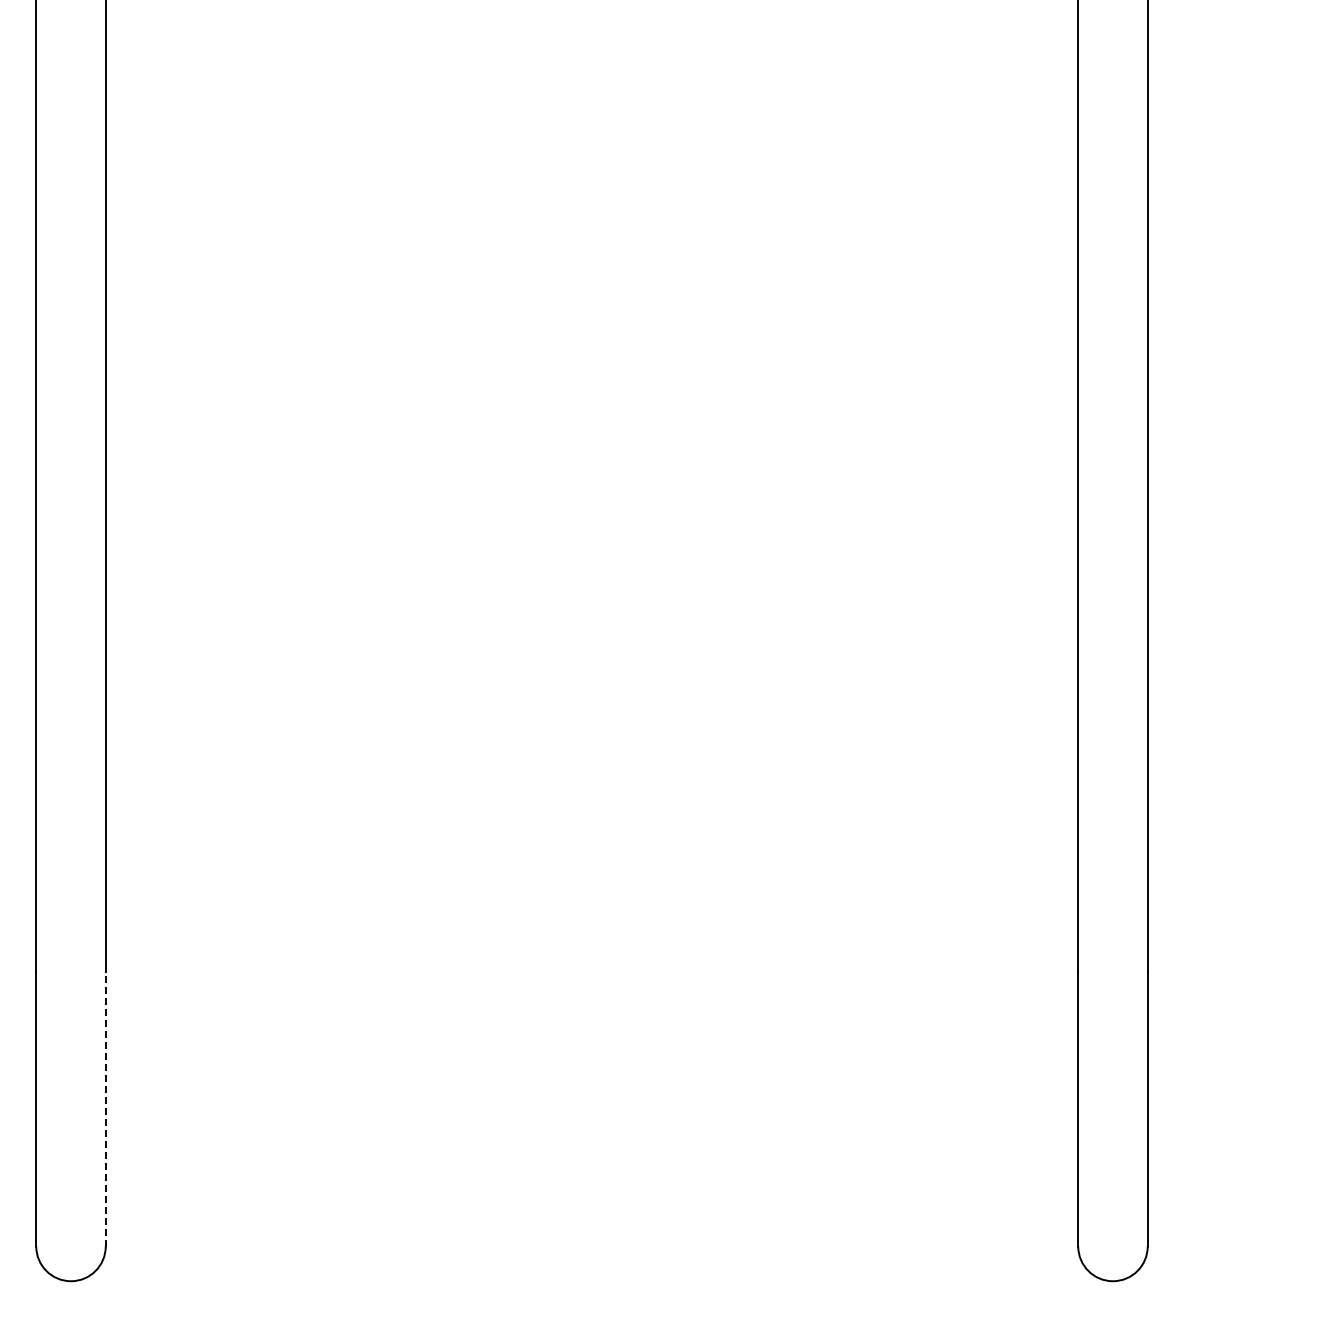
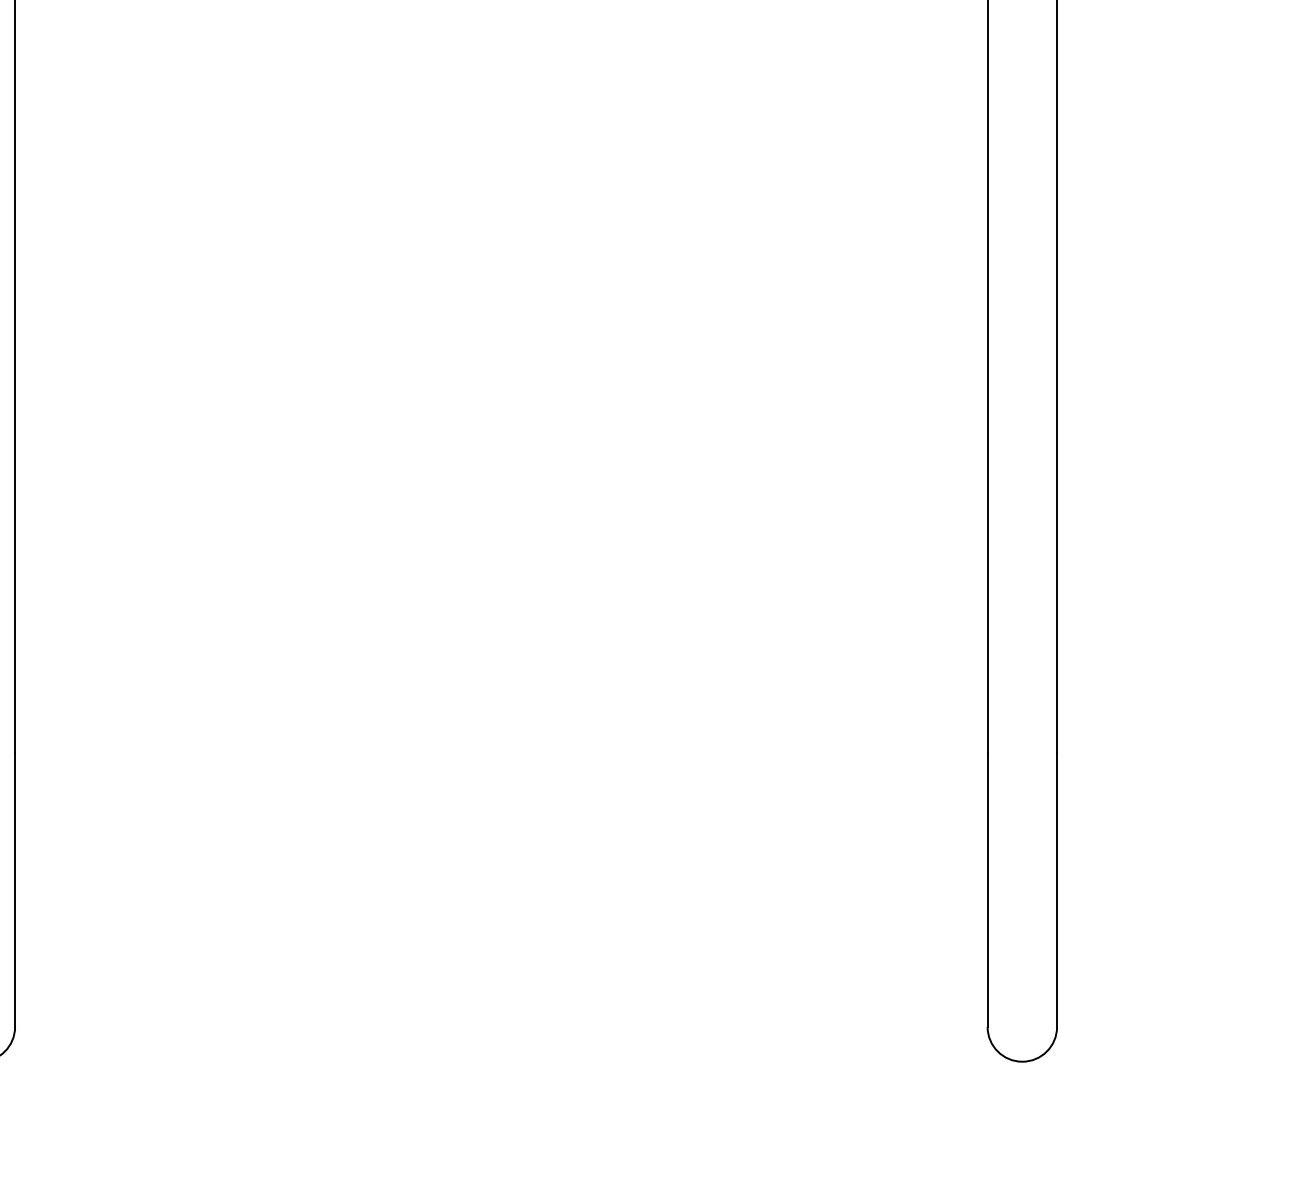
line: (105, 1108) -> (14, 888), dashed -> solid

